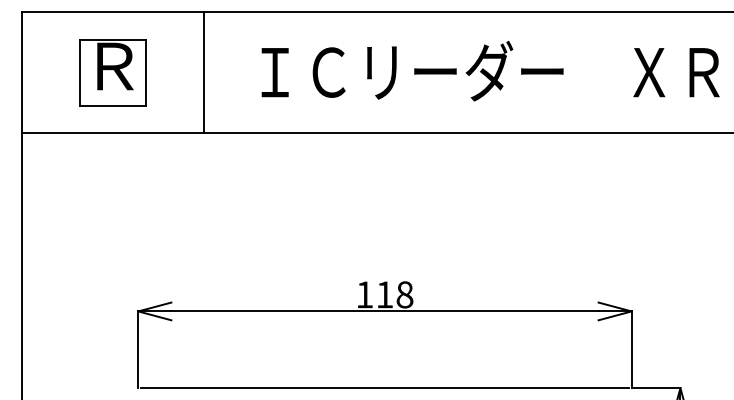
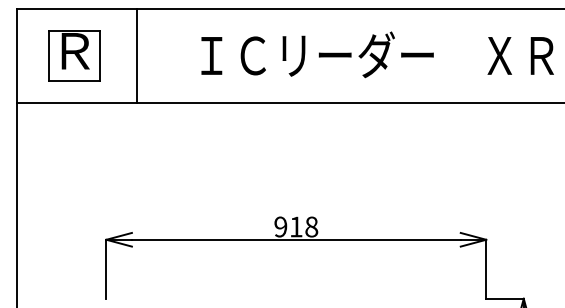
part: (112, 72) -> (73, 55), moved
line: (204, 72) -> (137, 55), moved
text: (364, 294) -> (280, 226), 118 -> 918
line: (384, 388) -> (295, 299), removed

